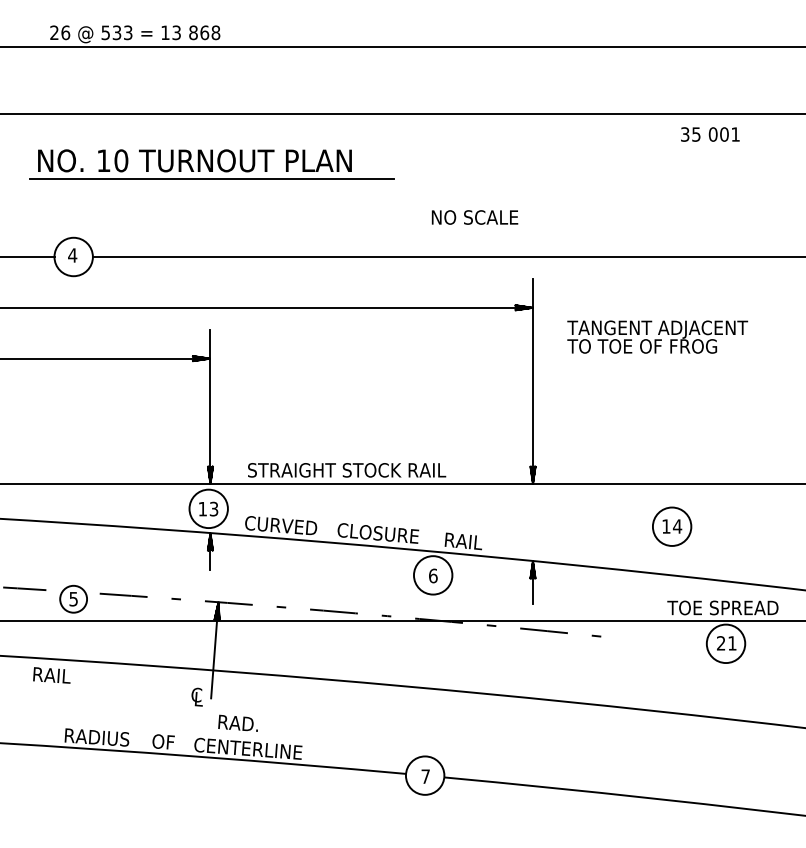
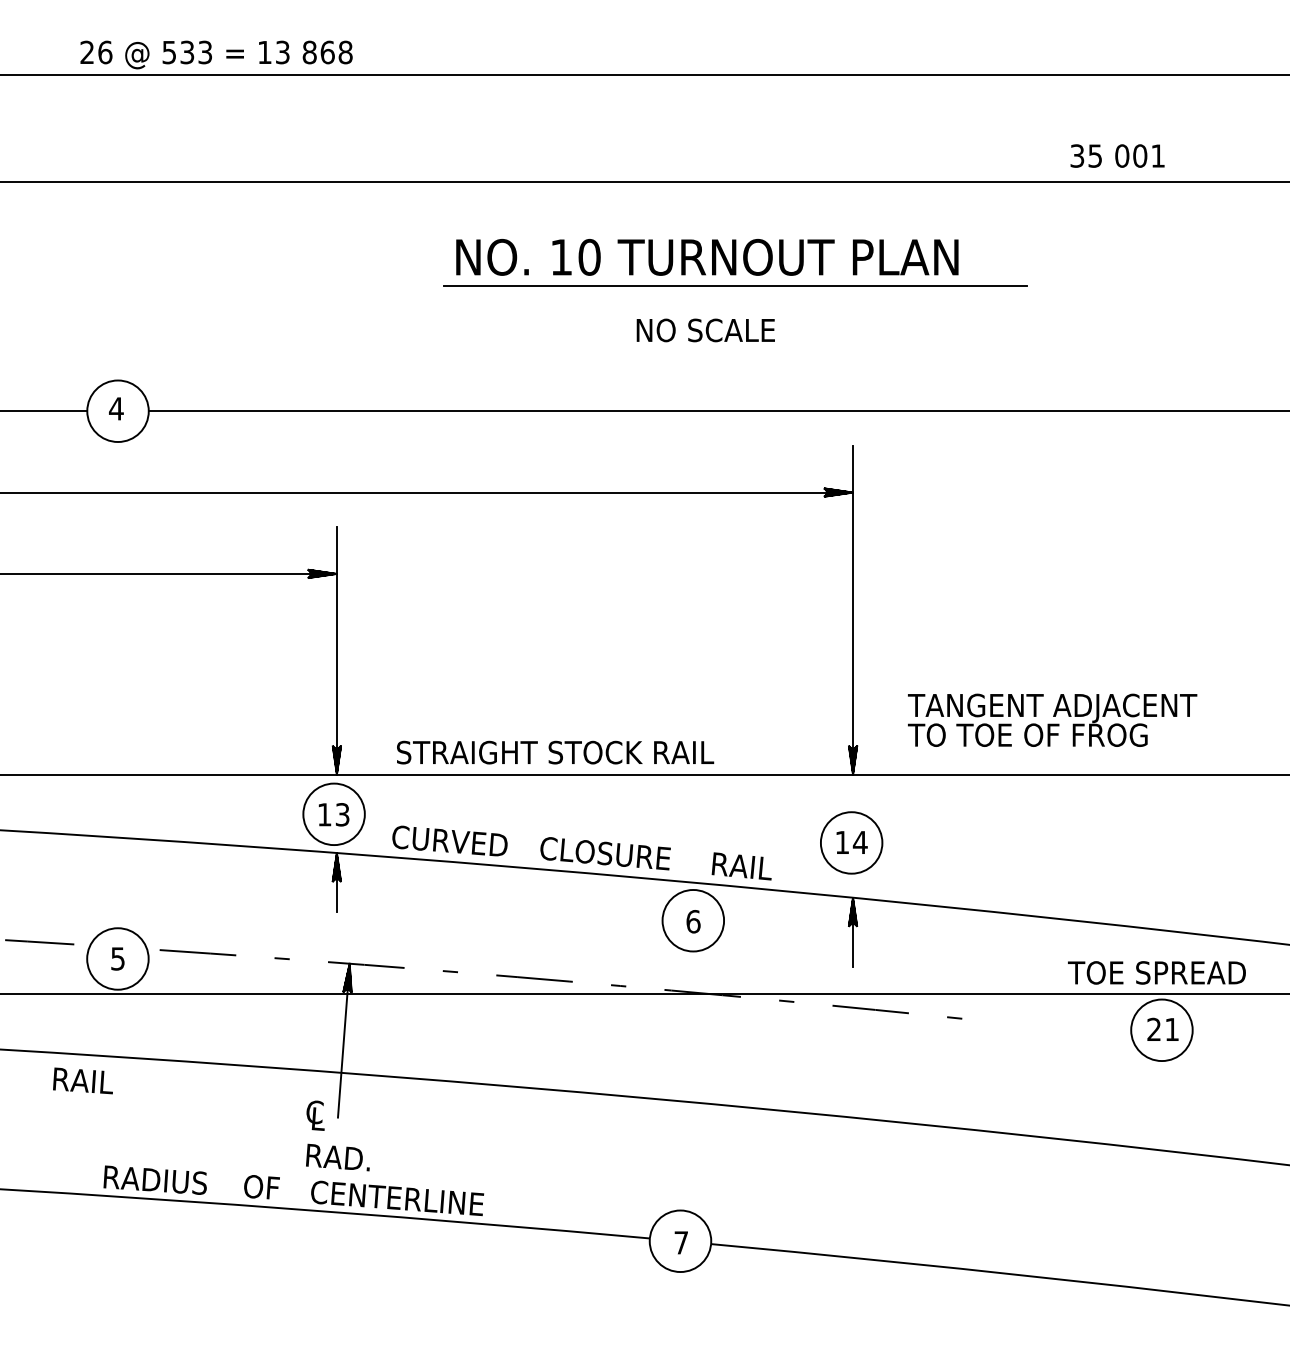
text: (710, 134) -> (1117, 156), moved
part: (211, 164) -> (733, 263), moved
text: (474, 217) -> (705, 330), moved
text: (657, 336) -> (1052, 719), moved
part: (672, 526) -> (852, 842), moved
circle: (73, 599) -> (117, 959), size x1.43
text: (237, 722) -> (336, 1156), moved

